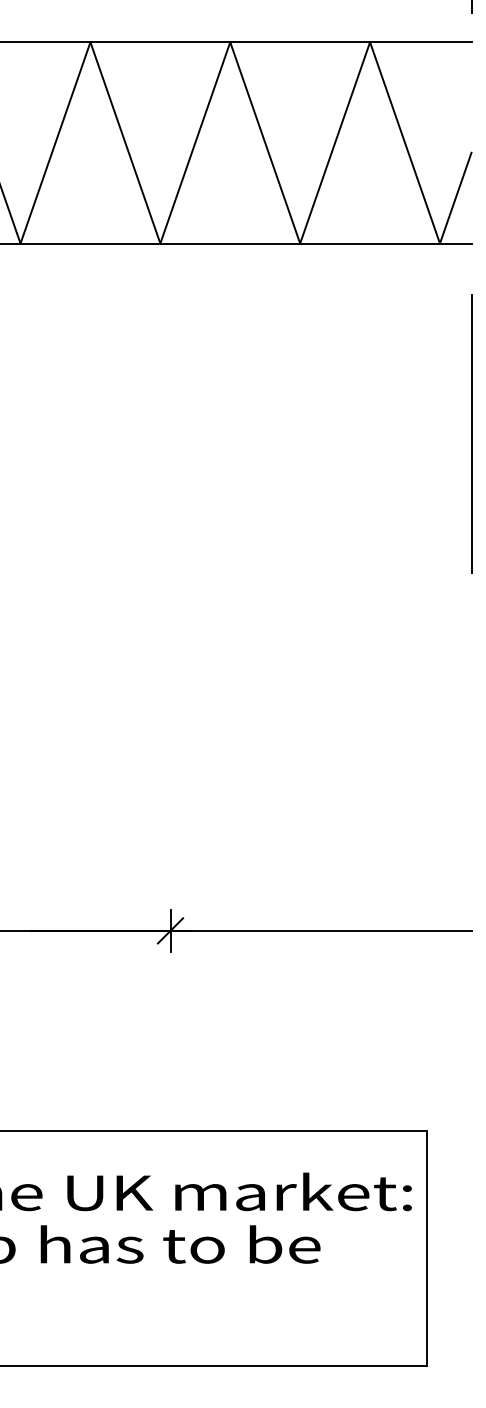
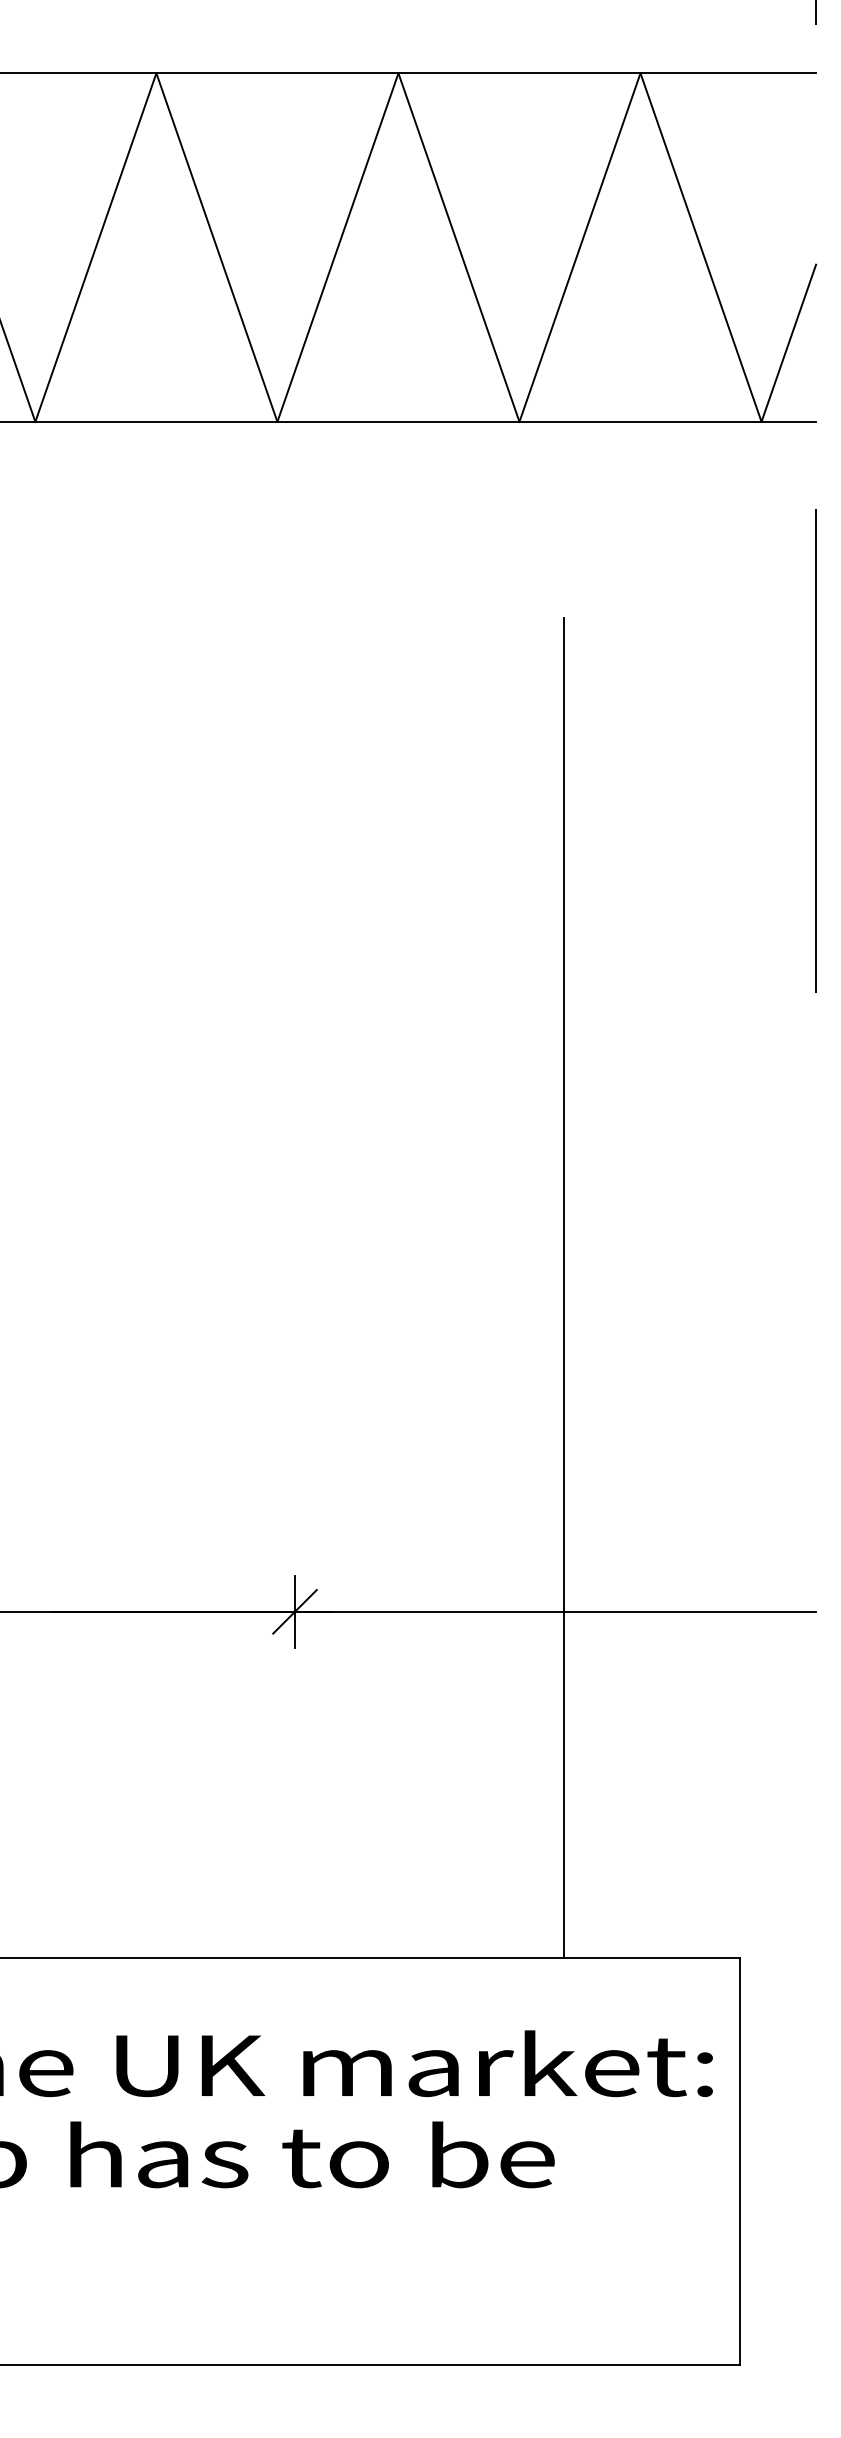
line: (325, 743) -> (563, 1287), added

